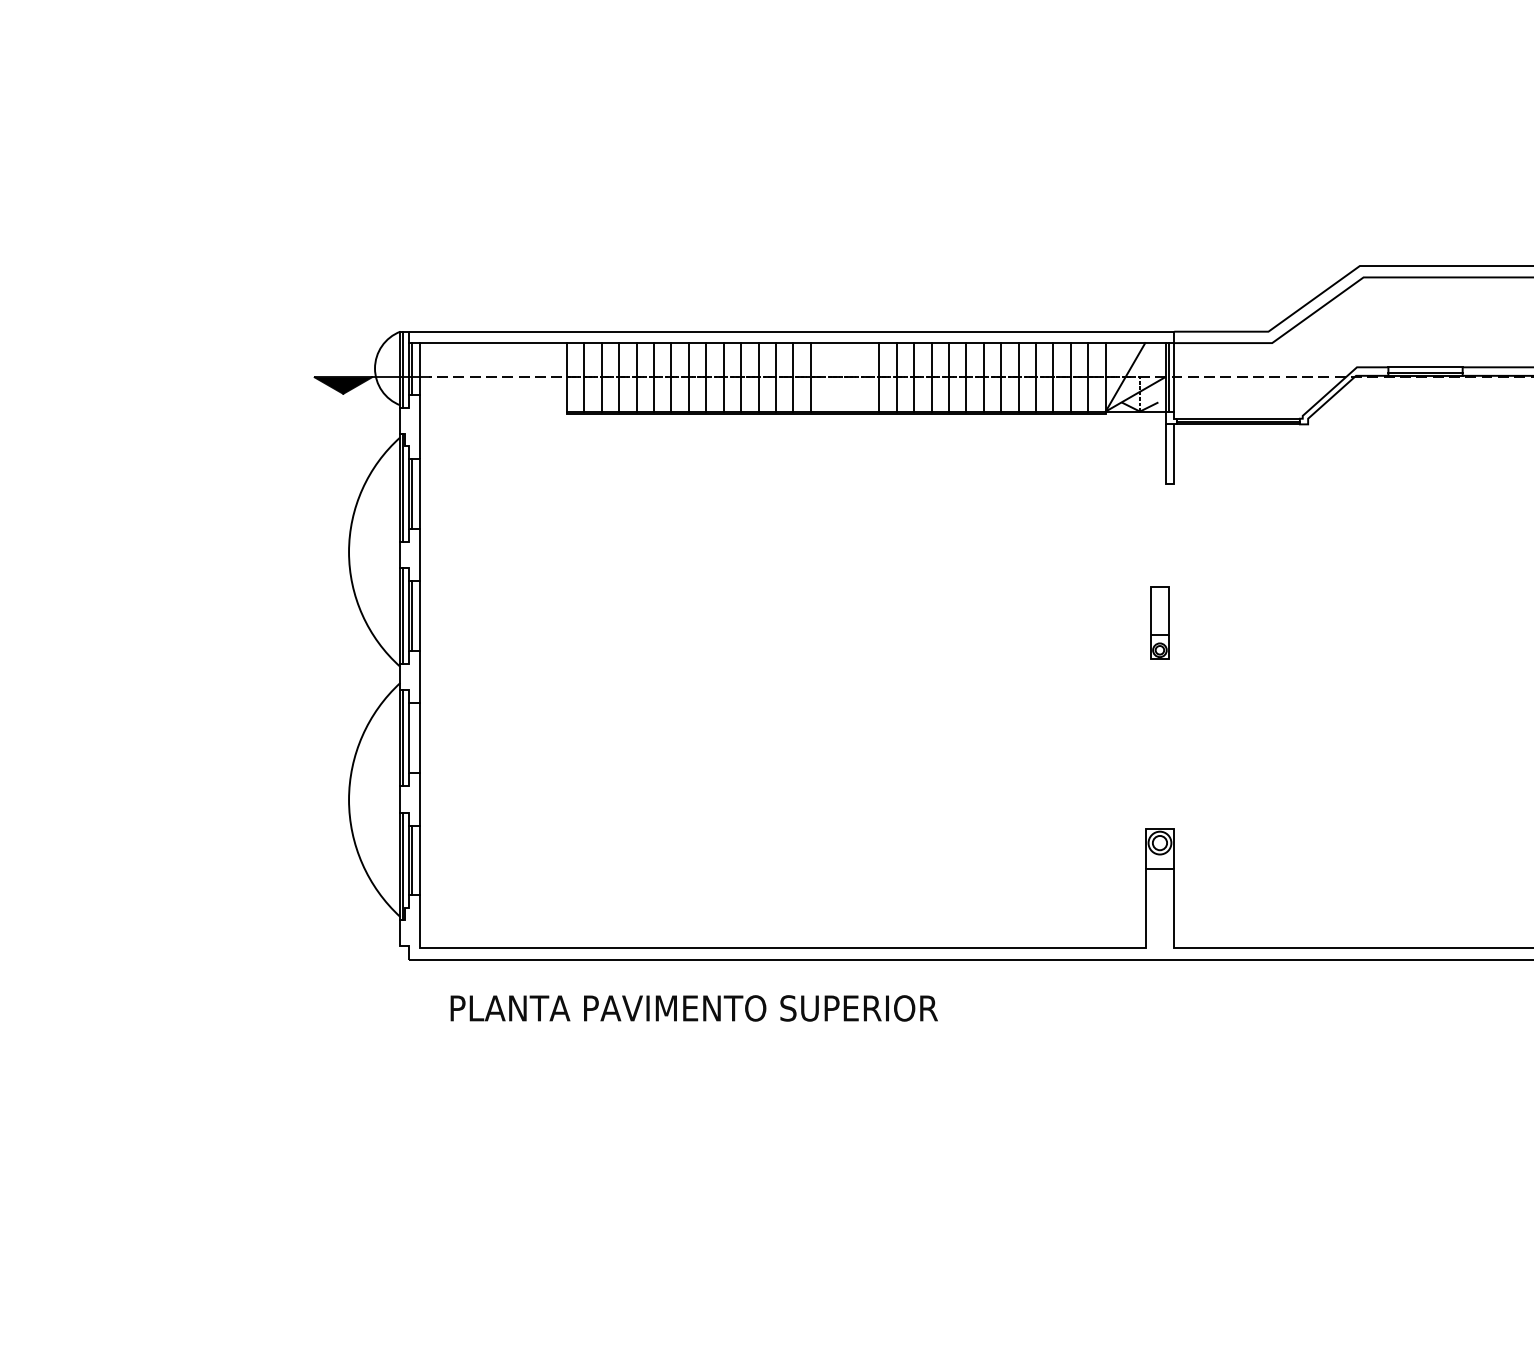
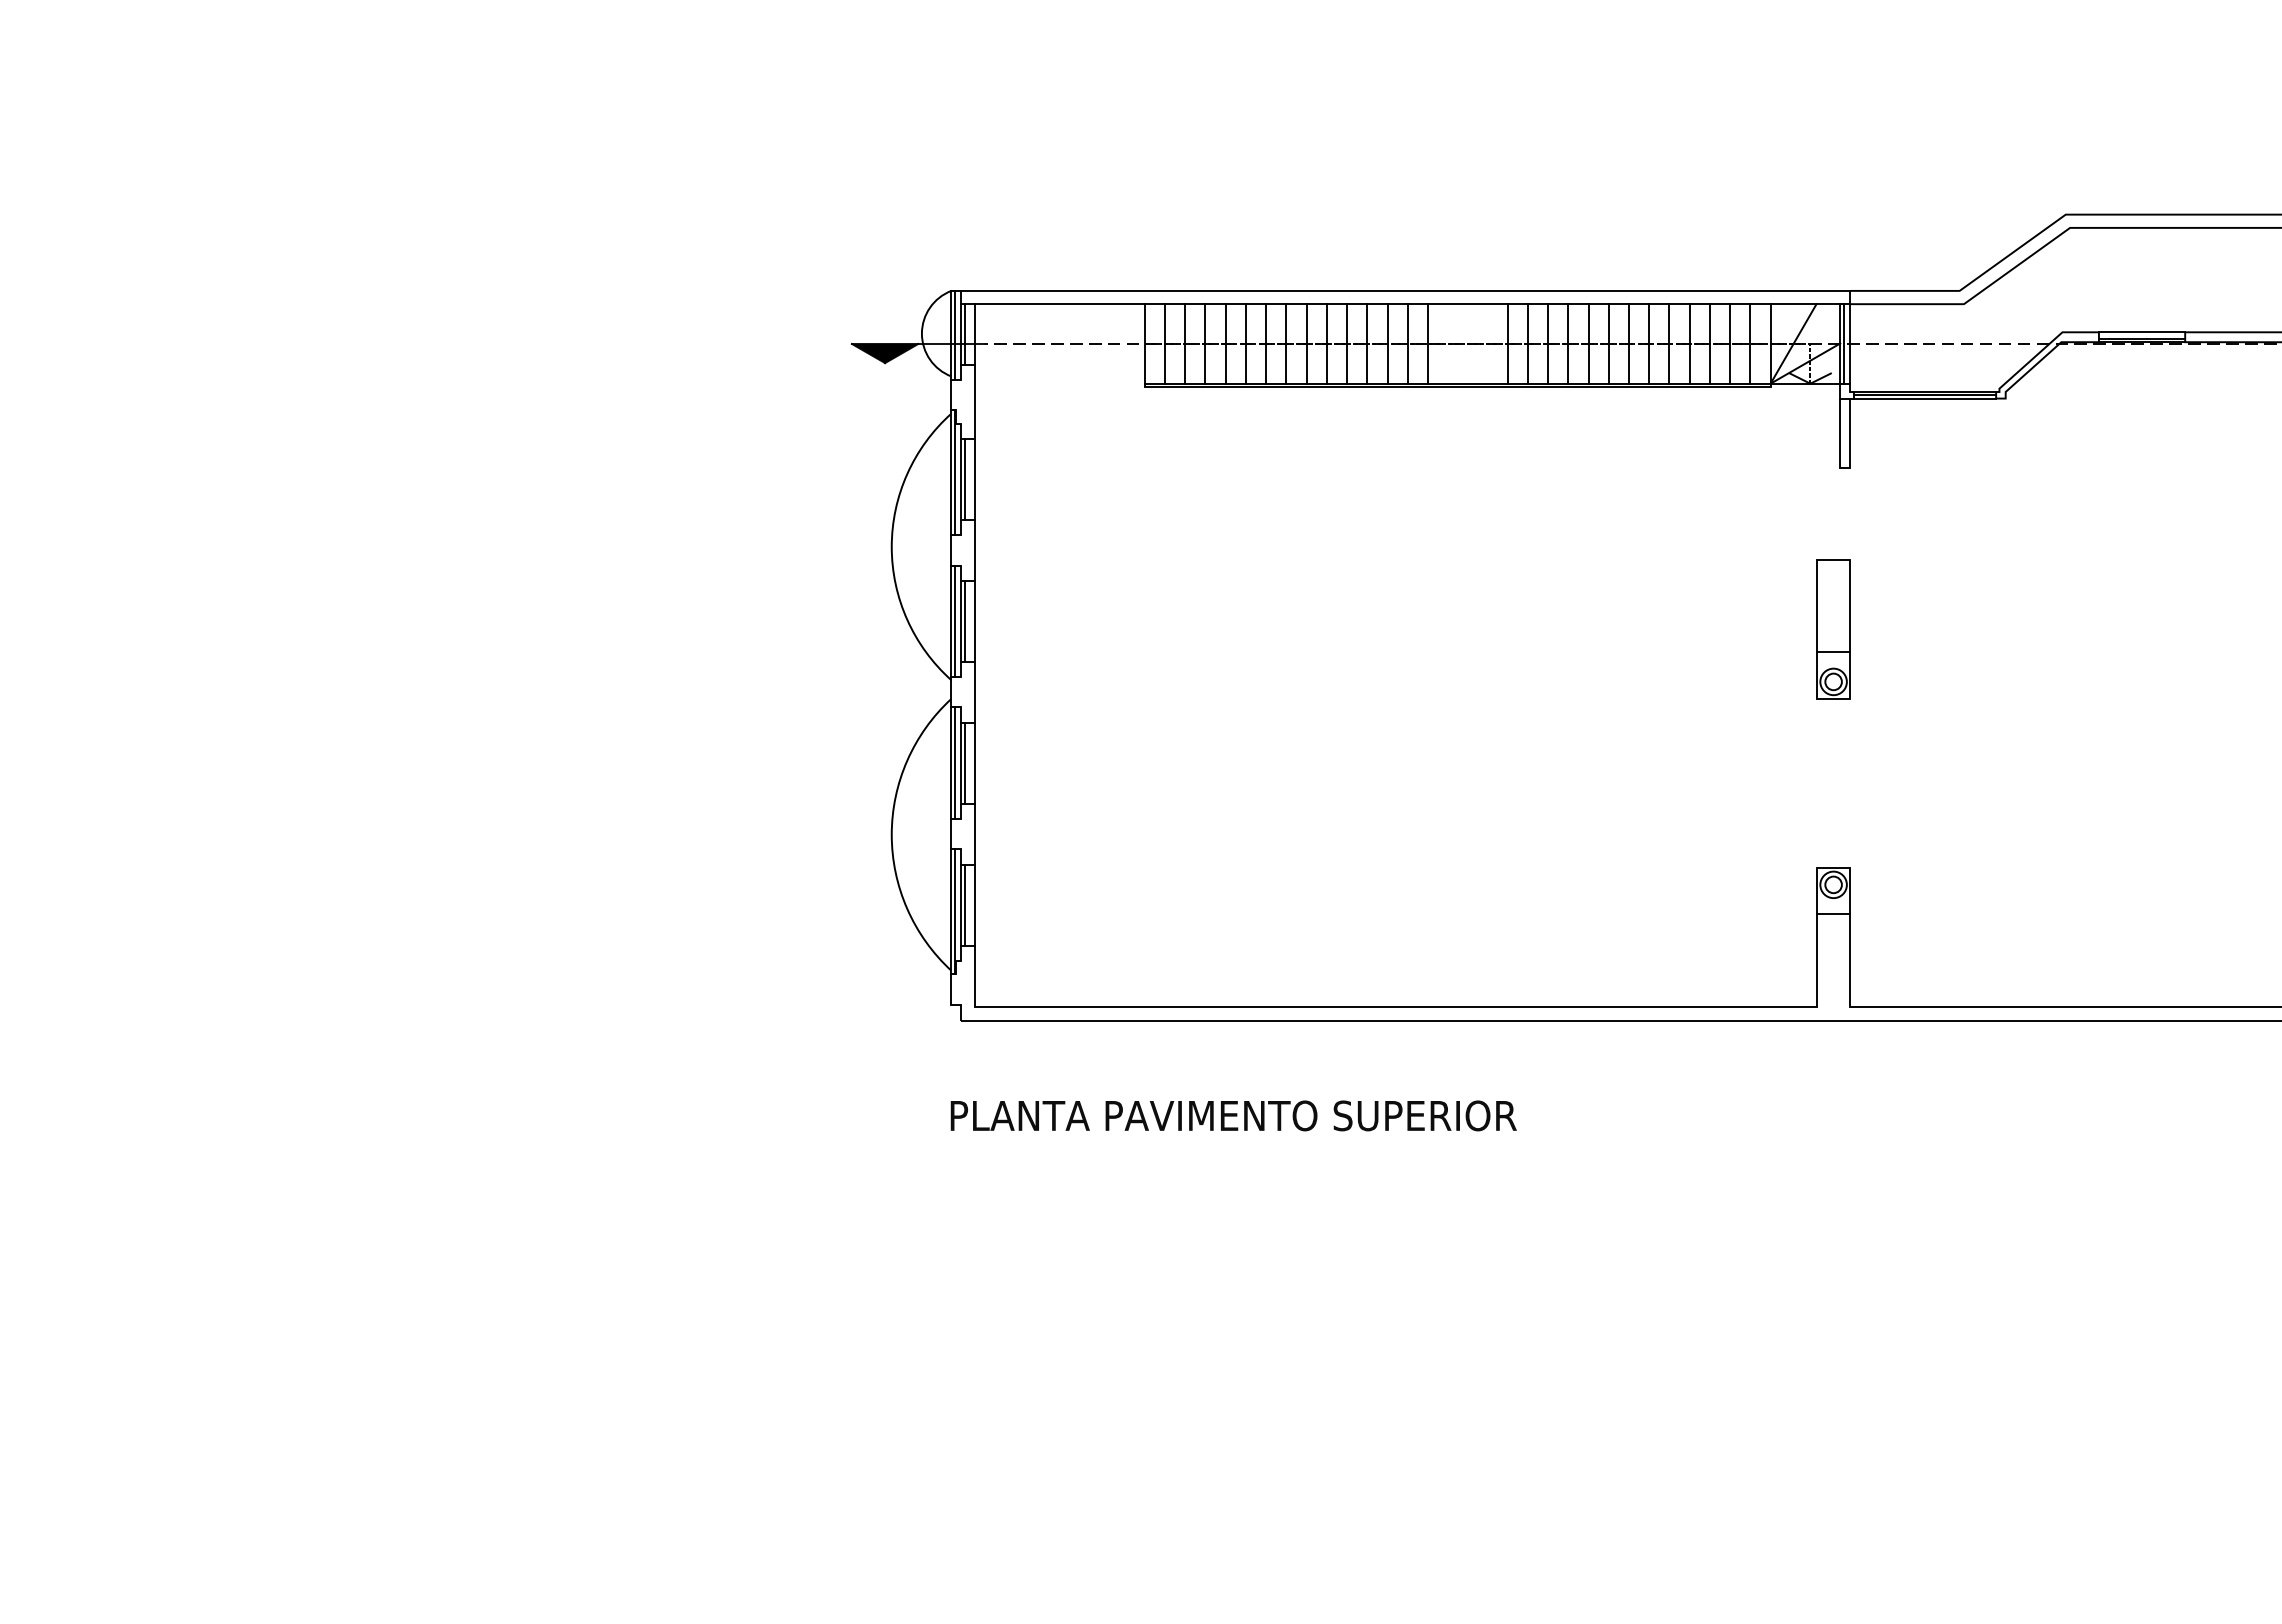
part: (1159, 623) -> (1833, 629), size x1.67
line: (411, 737) -> (964, 762), added
text: (694, 1008) -> (1233, 1115), moved

